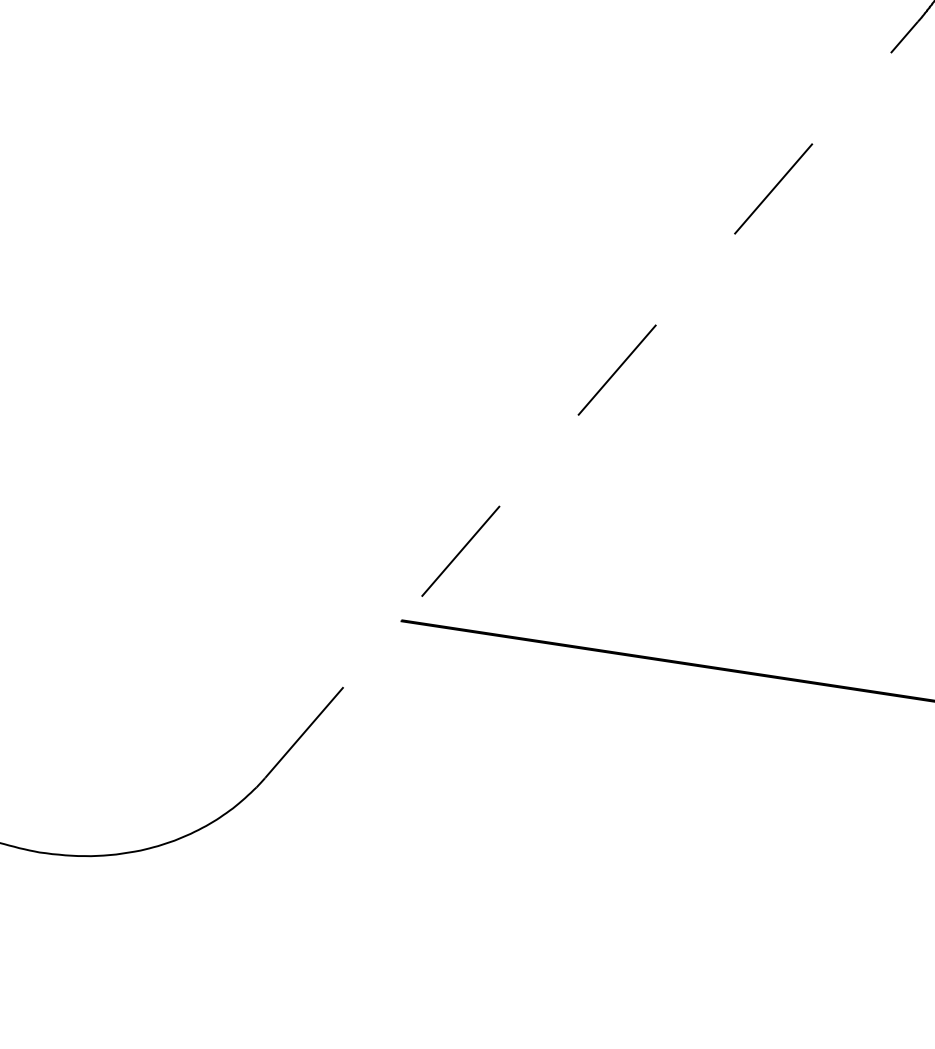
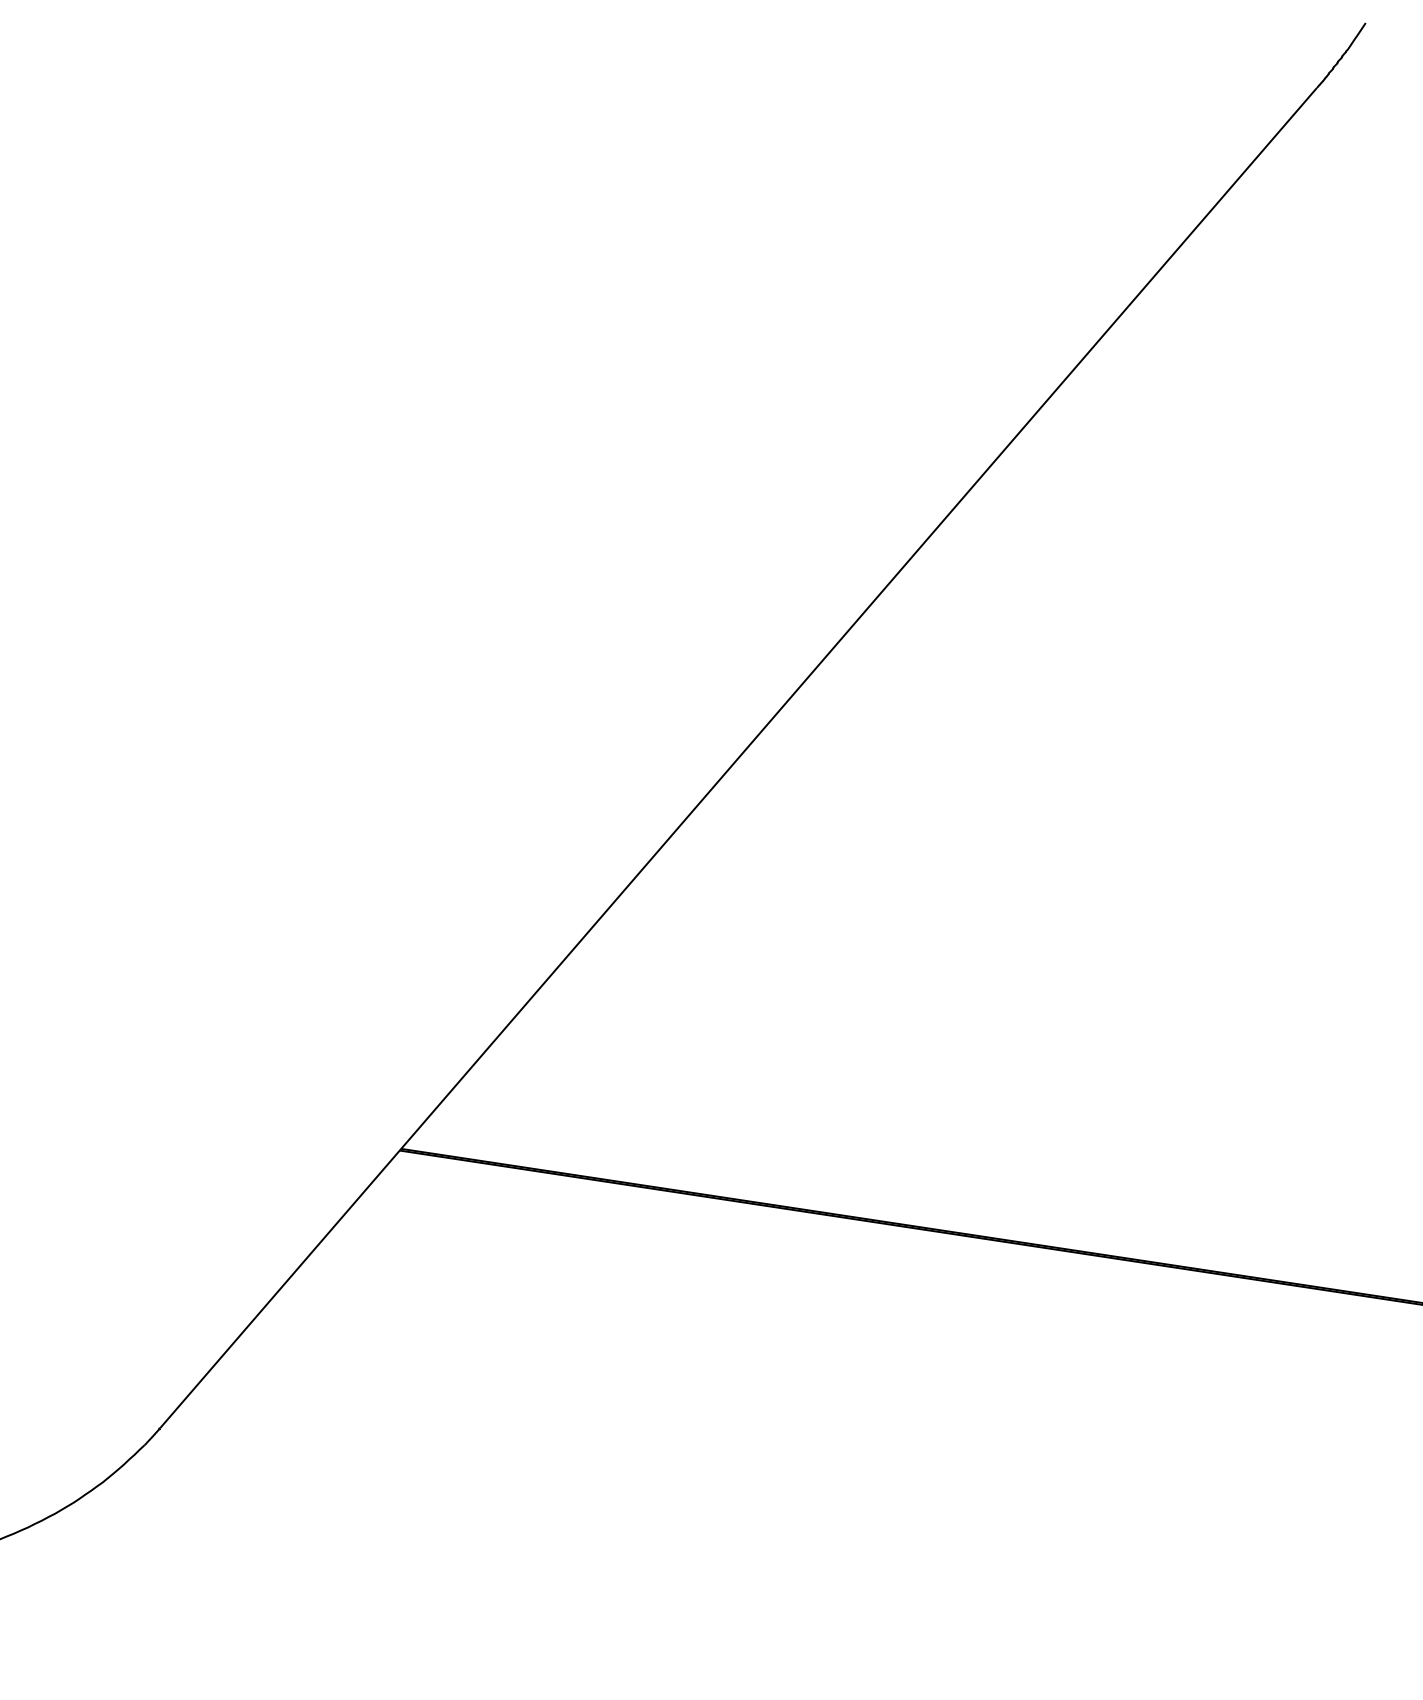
line: (592, 399) -> (739, 757), dashed -> solid

